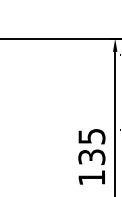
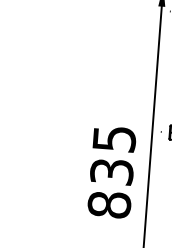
text: (91, 177) -> (108, 204), 135 -> 835

